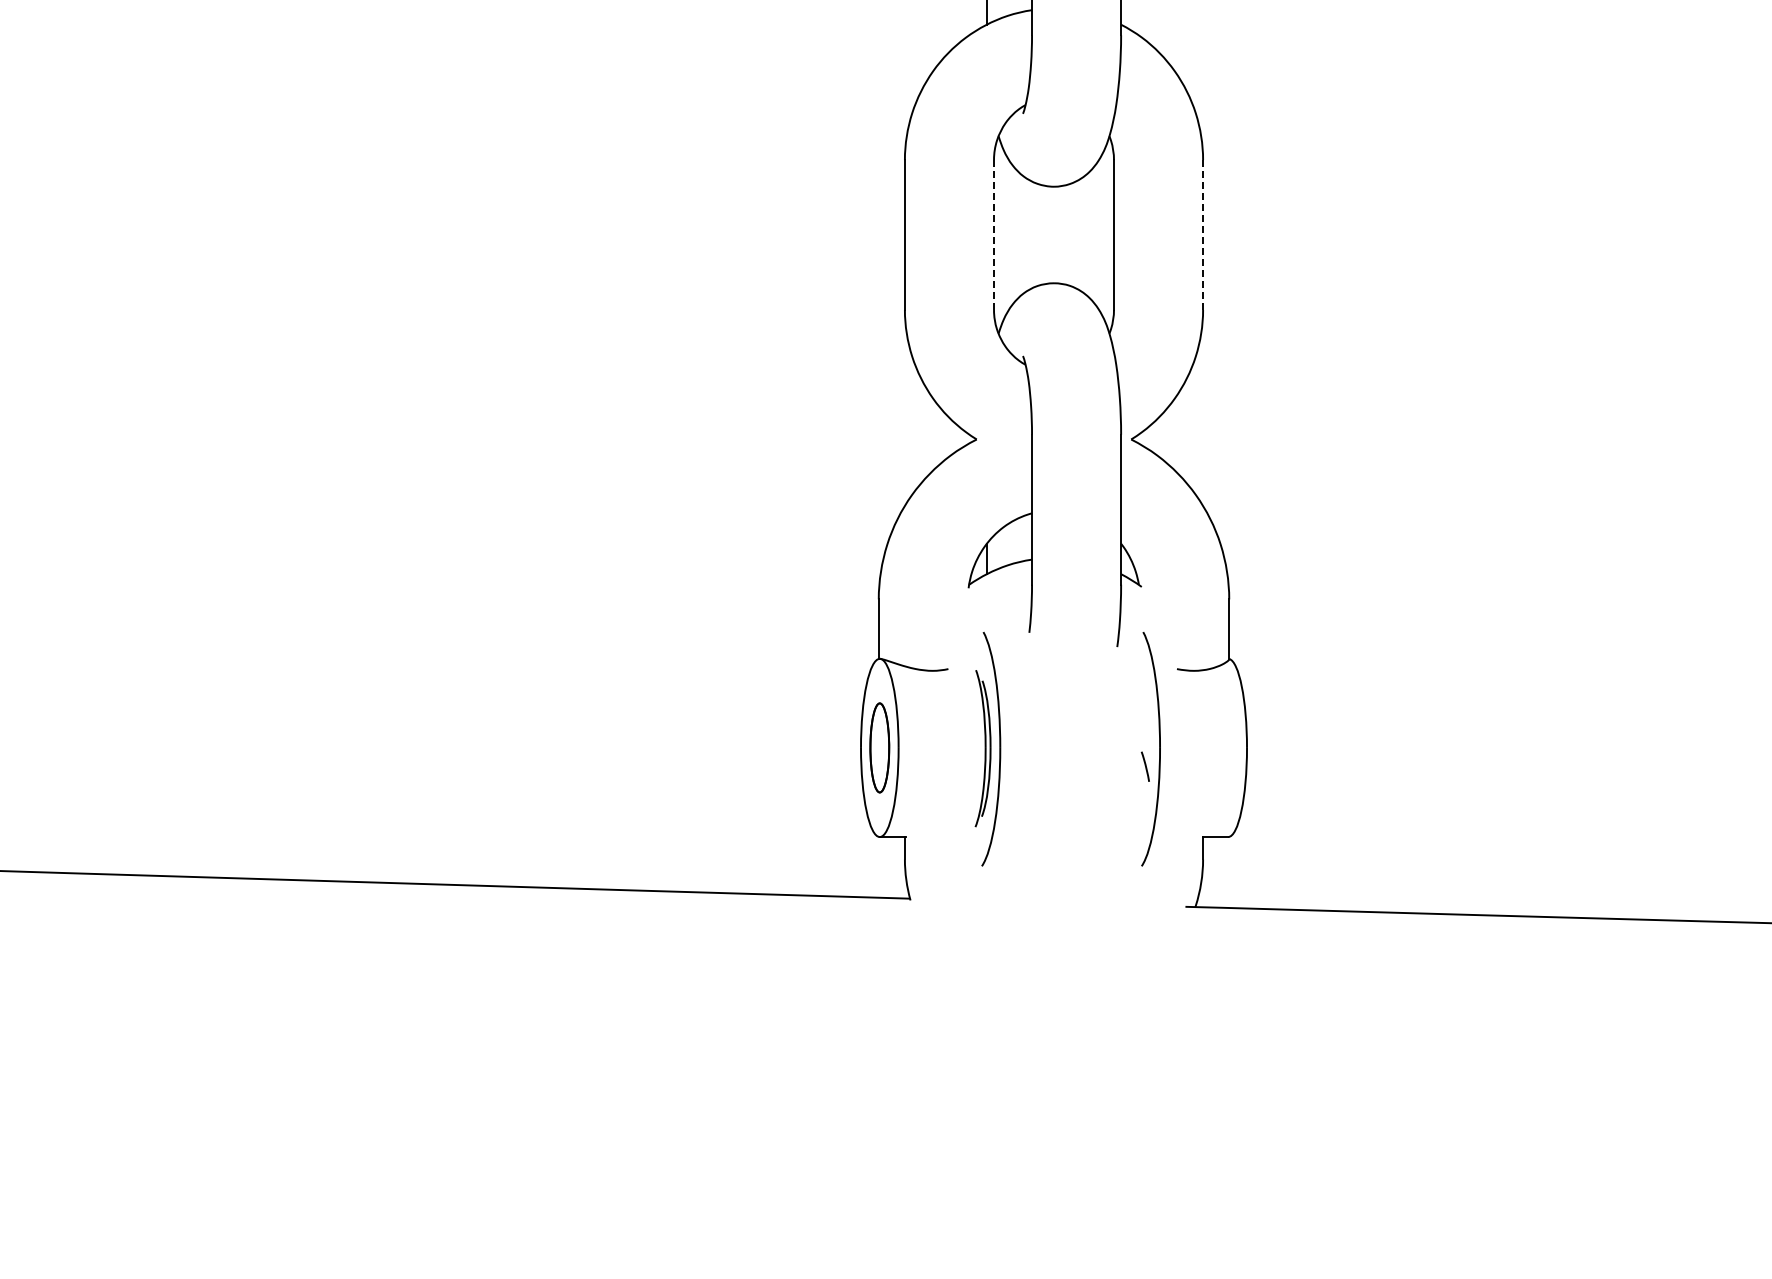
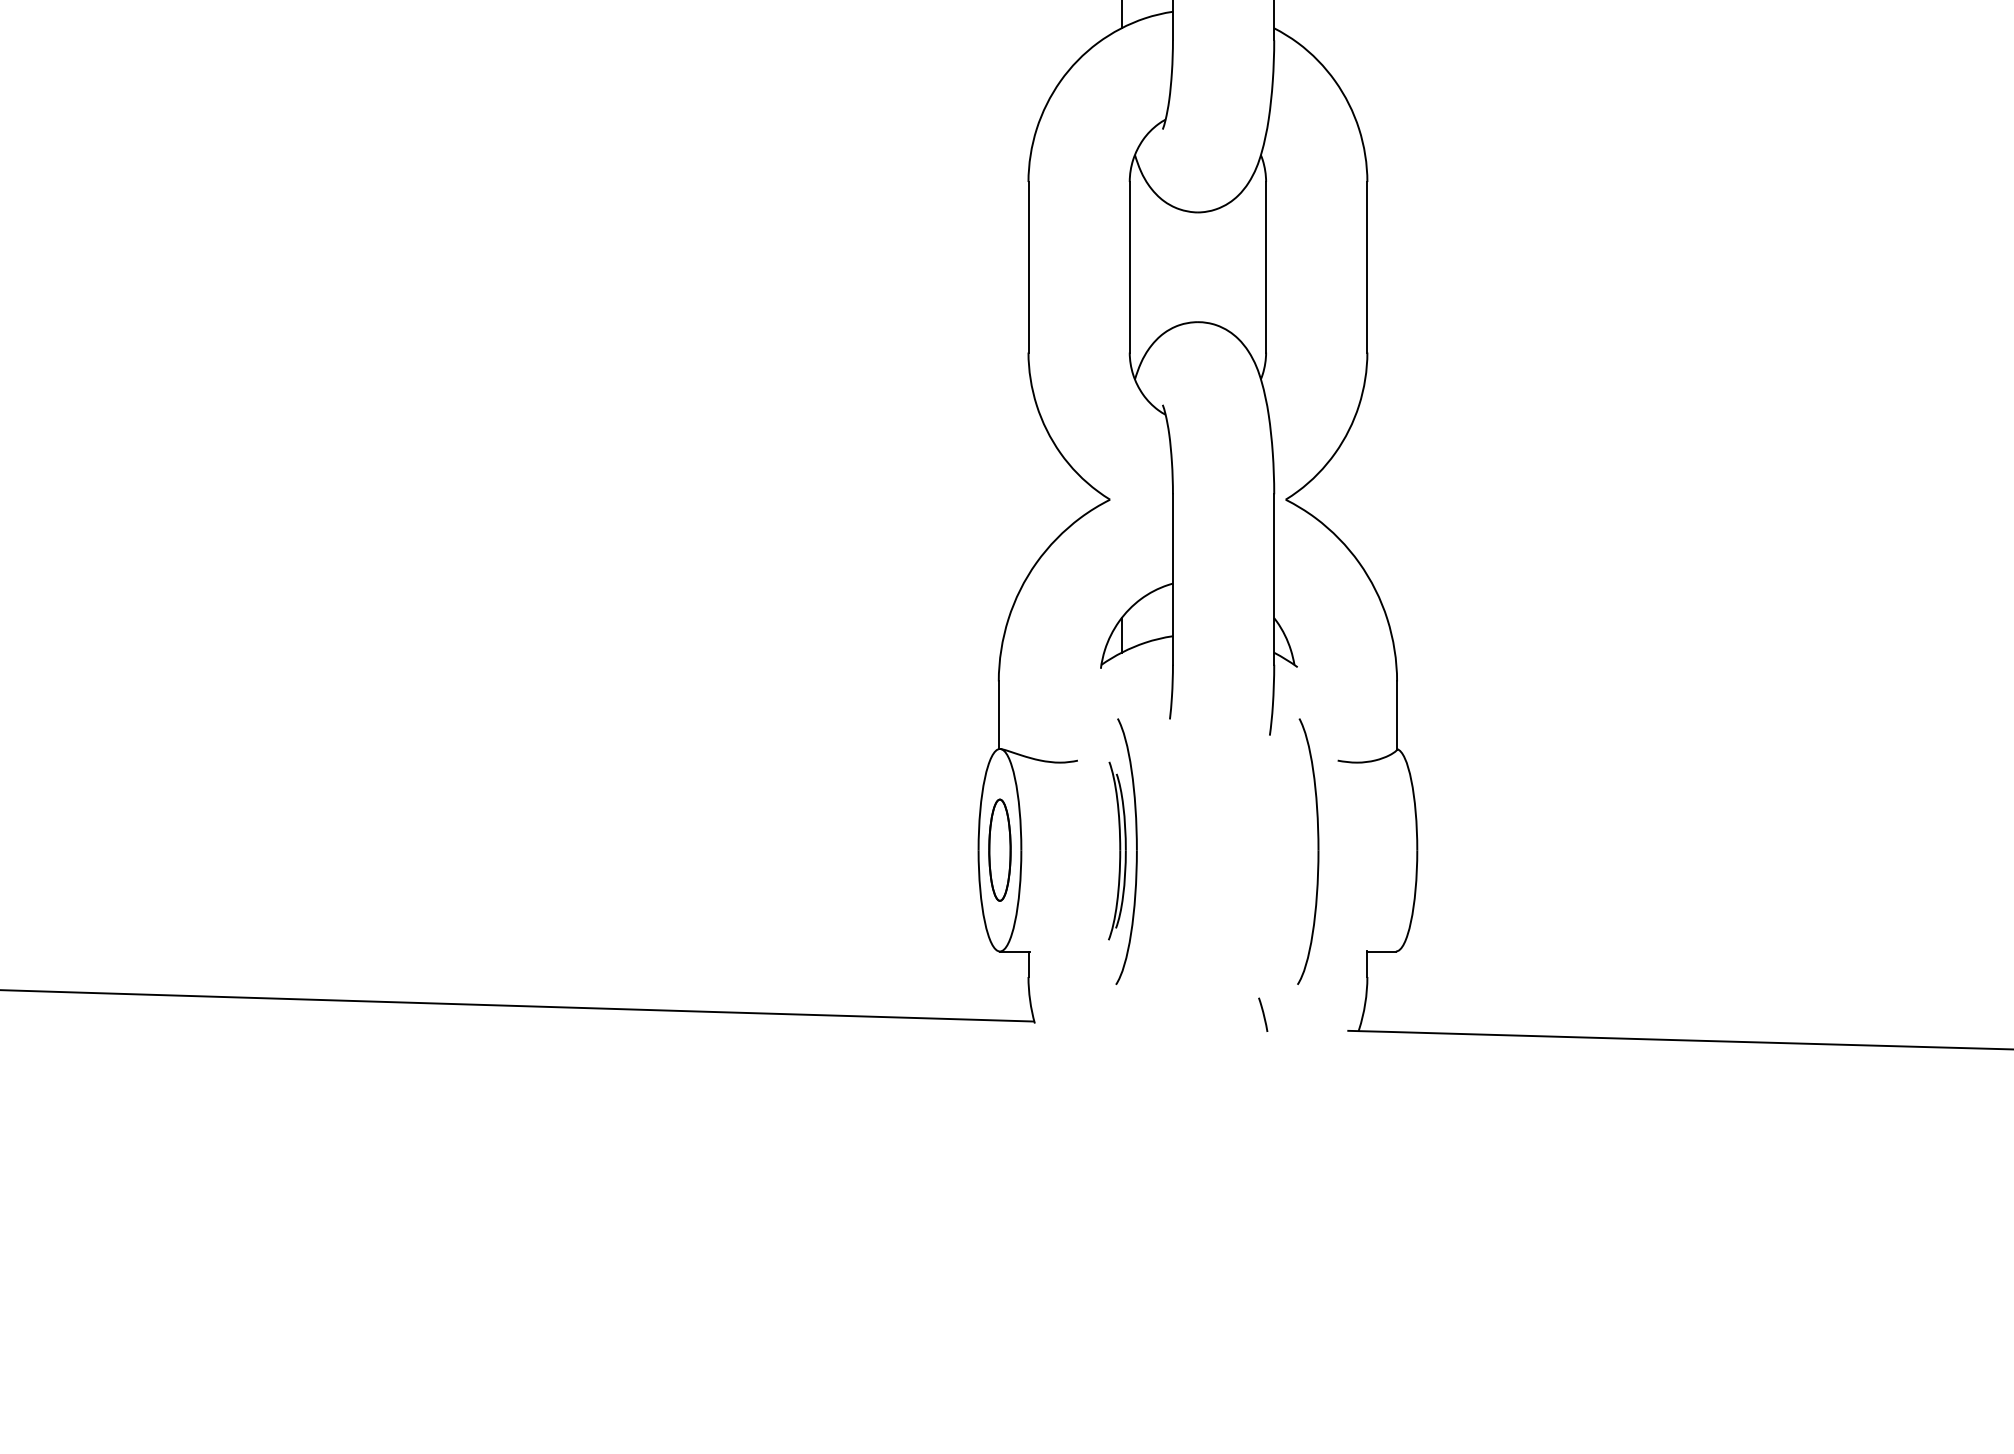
line: (994, 235) -> (1130, 267), dashed -> solid
line: (1203, 235) -> (1367, 267), dashed -> solid
line: (1144, 765) -> (1262, 1013), moved

